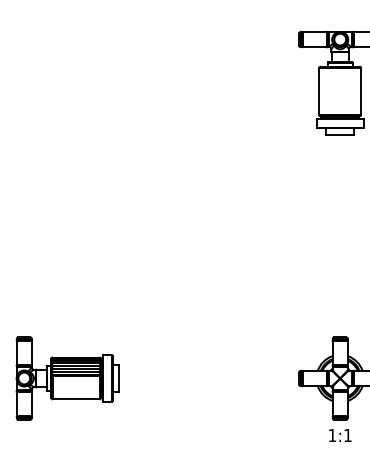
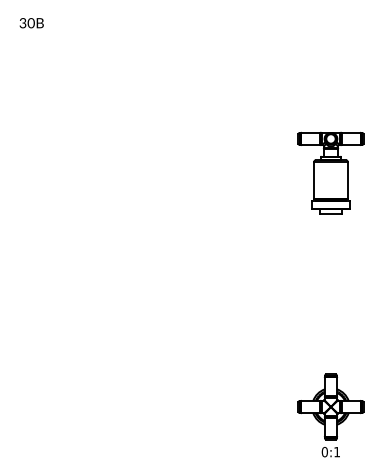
part: (67, 377) -> (115, 406), removed
text: (332, 435) -> (324, 452), 1:1 -> 0:1

